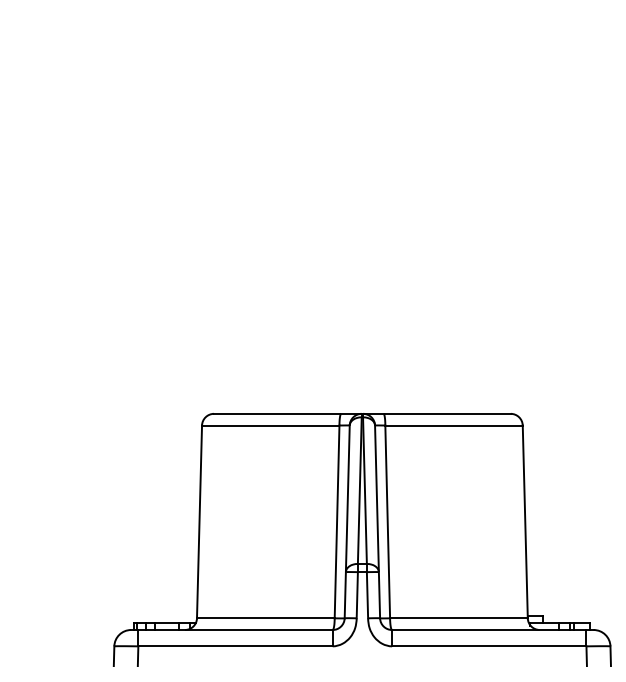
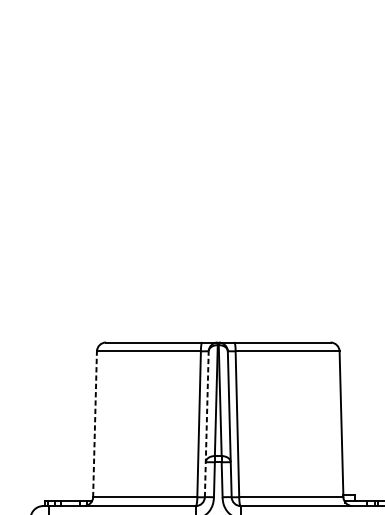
line: (199, 521) -> (95, 423), solid -> dashed
line: (347, 521) -> (207, 423), solid -> dashed

